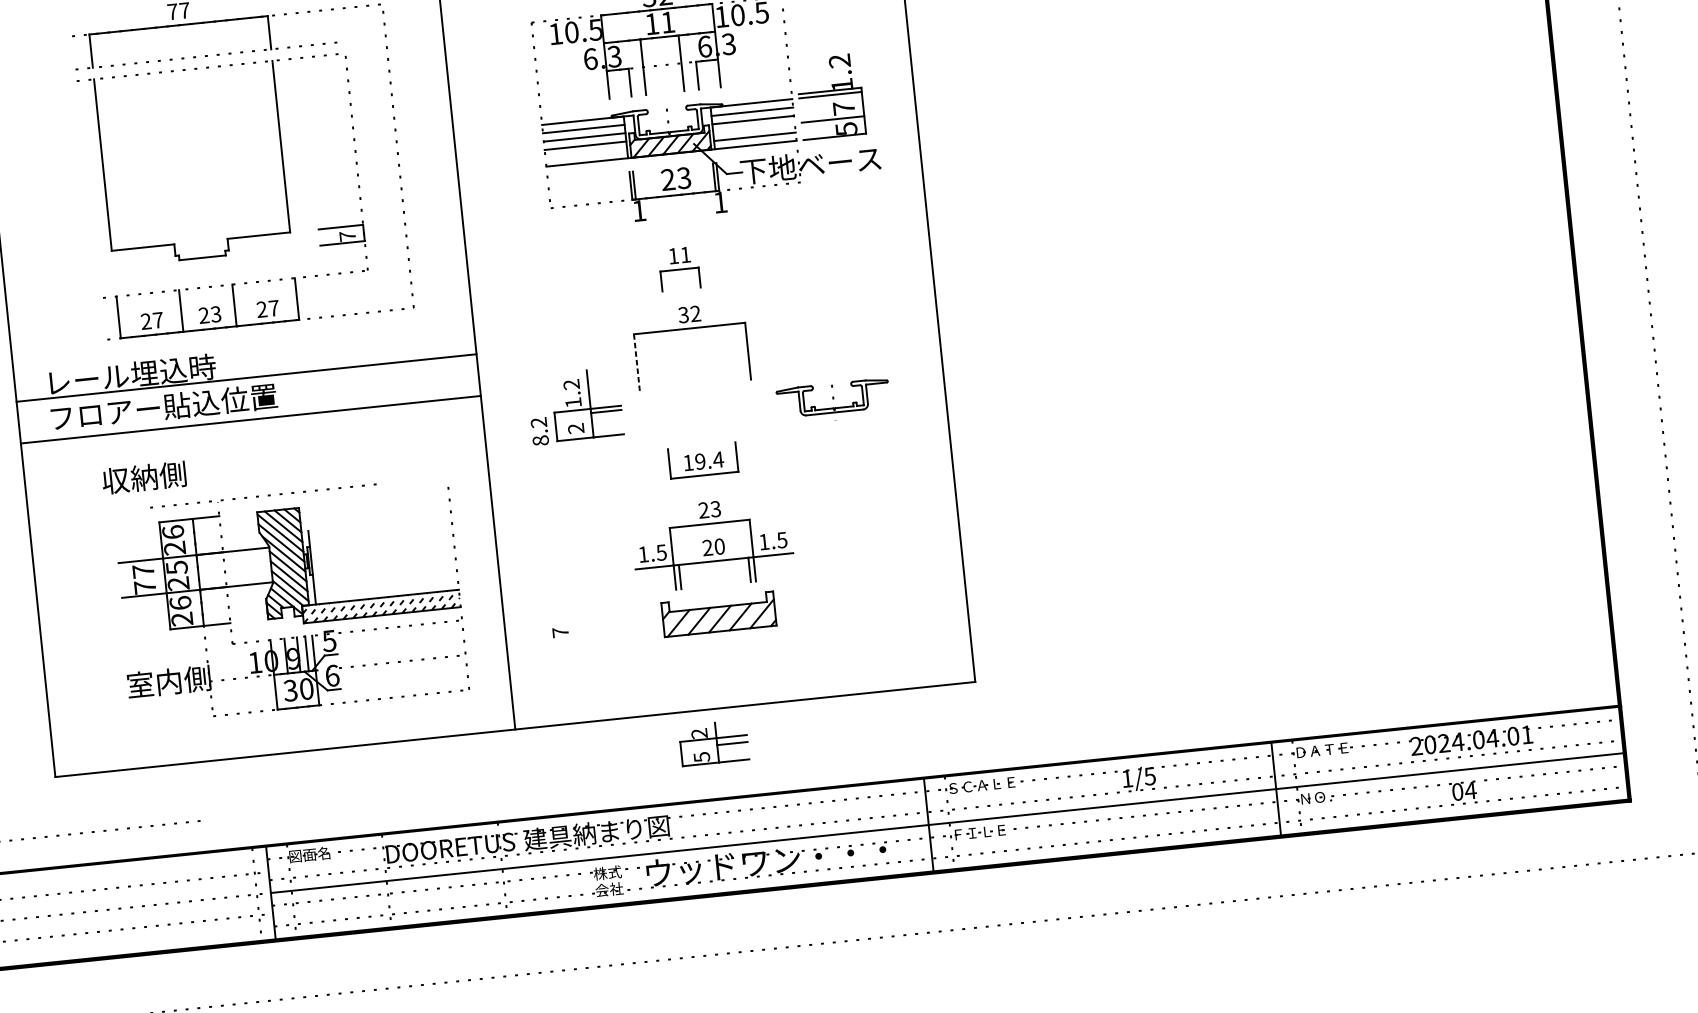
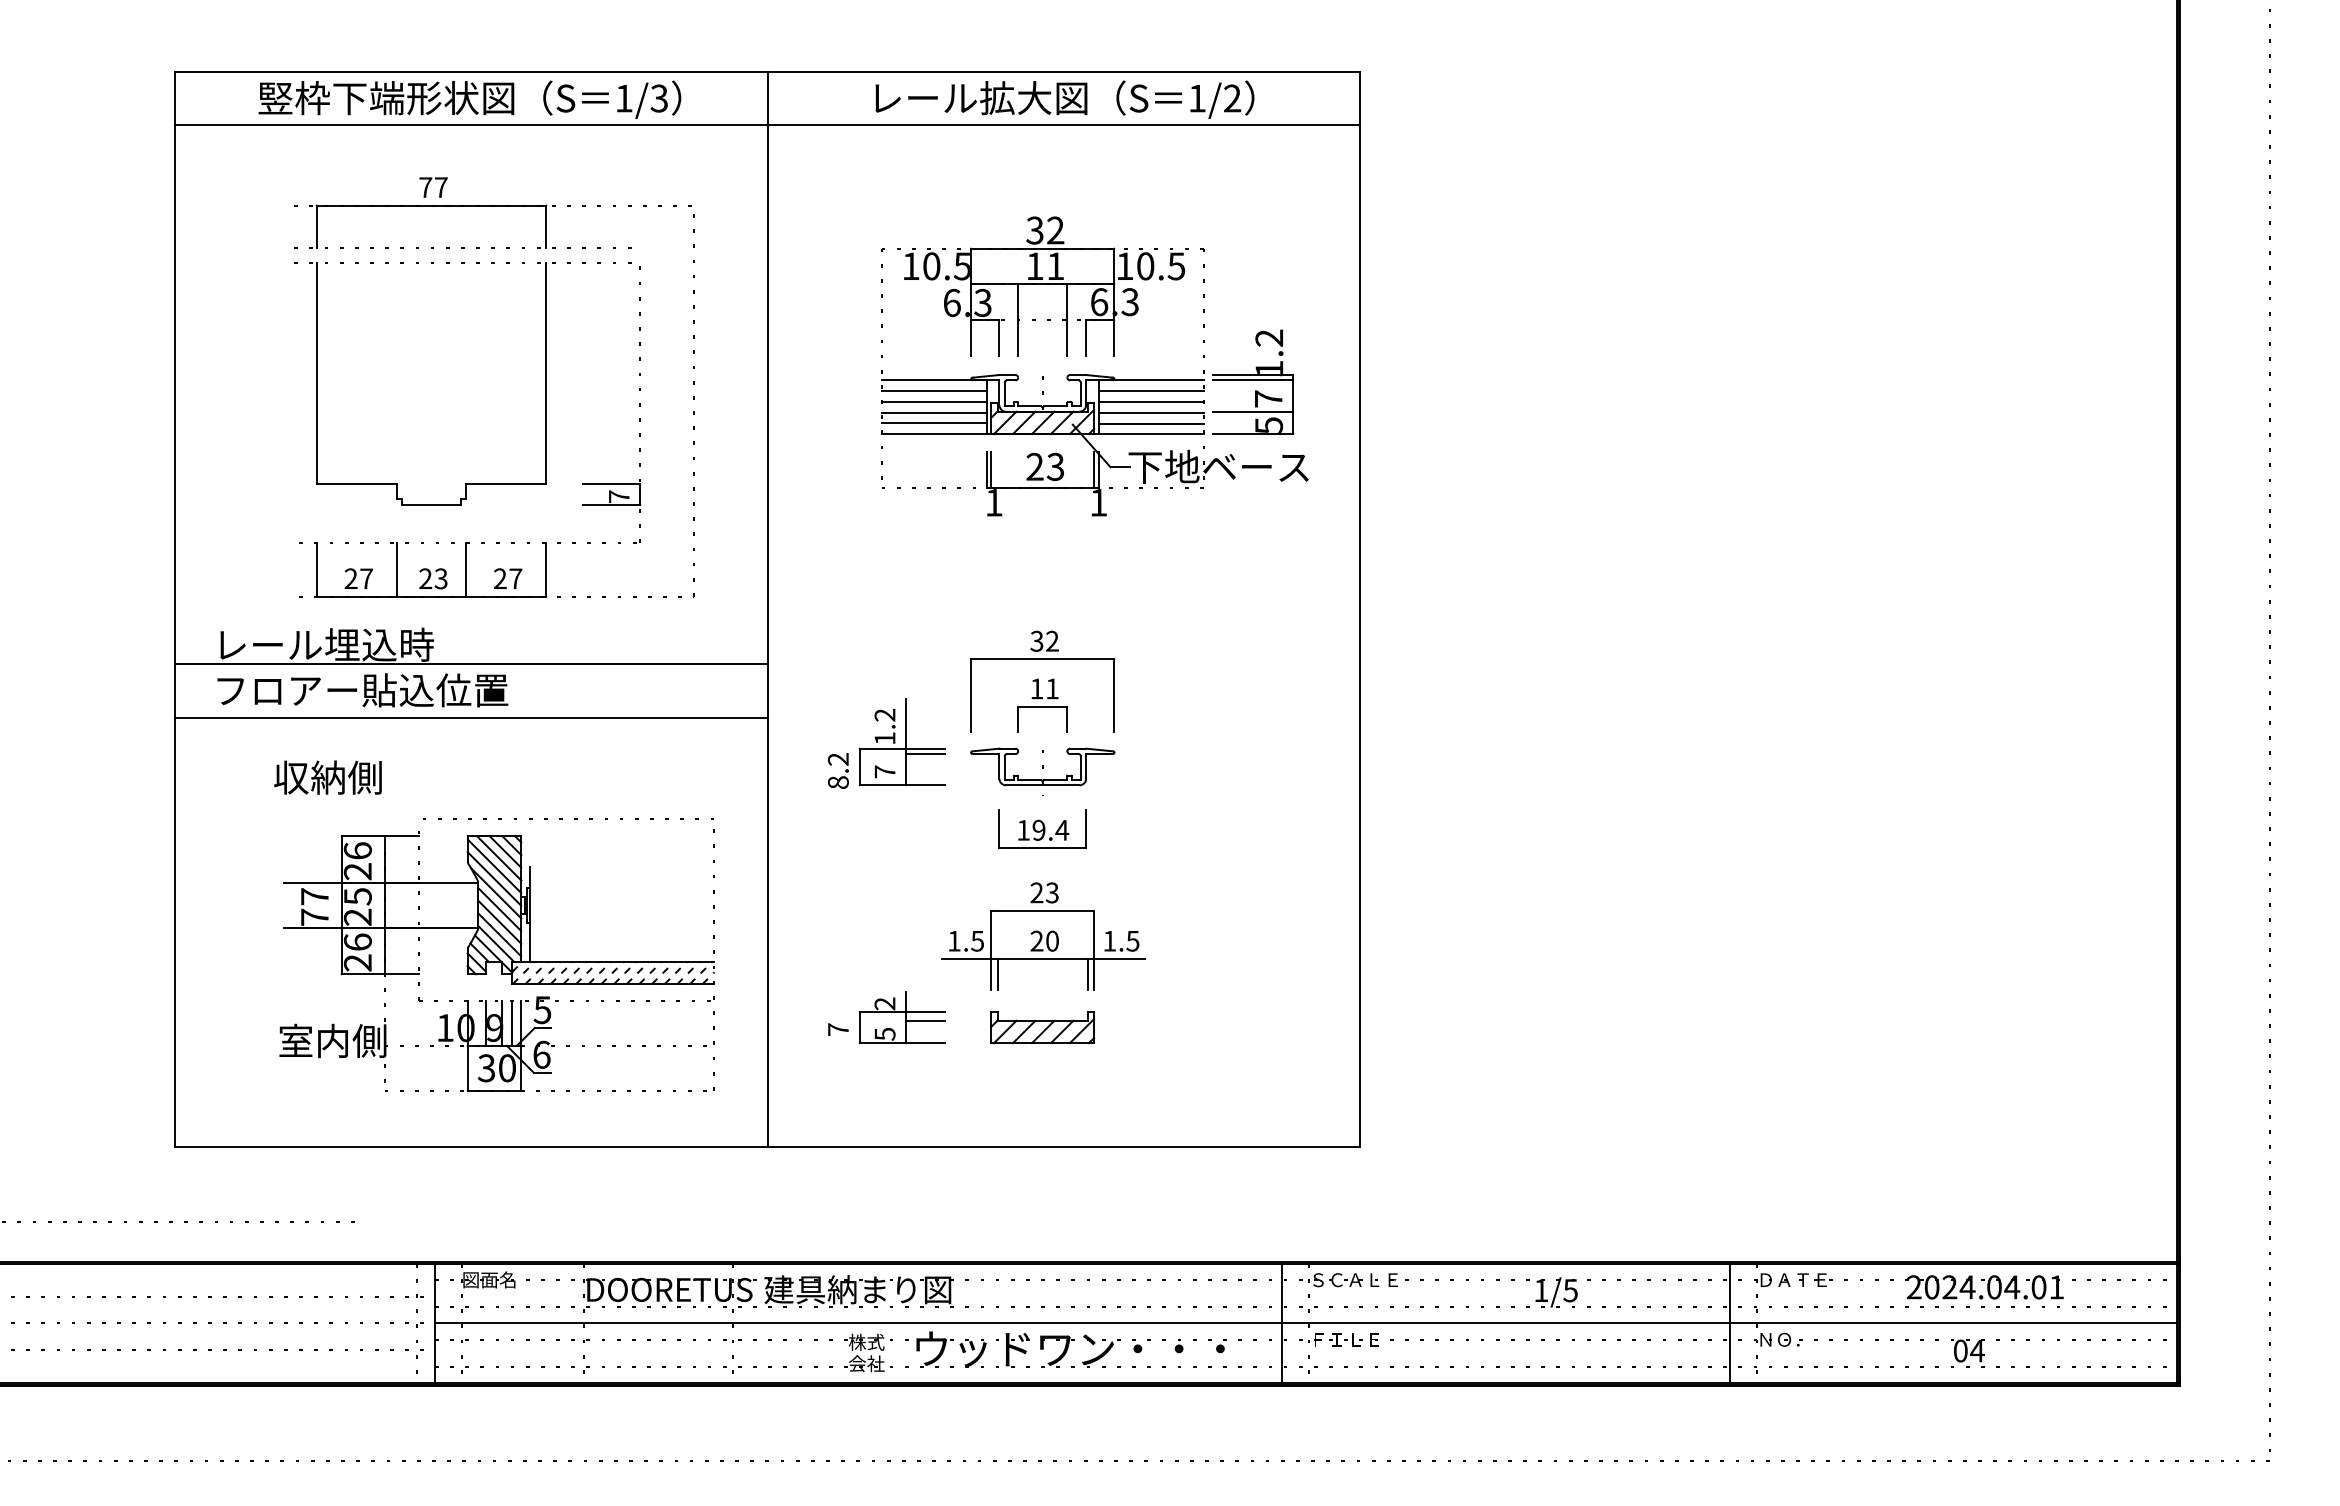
line: (753, 128) -> (1150, 412), added
line: (585, 154) -> (933, 423), added
part: (679, 268) -> (1042, 705), moved
line: (637, 362) -> (971, 695), dashed -> solid
part: (833, 401) -> (1042, 771), moved
text: (575, 428) -> (884, 771), 2 -> 7
line: (258, 496) -> (562, 818), moved
part: (718, 614) -> (1042, 1027), size x0.71
part: (713, 742) -> (901, 1017), moved

